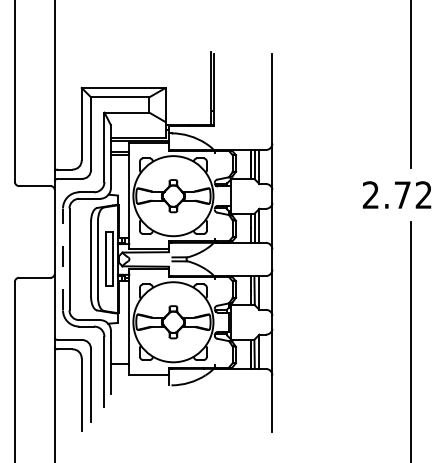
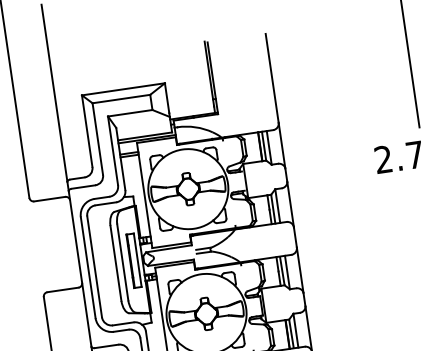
line: (63, 259) -> (88, 267), dashed -> solid

